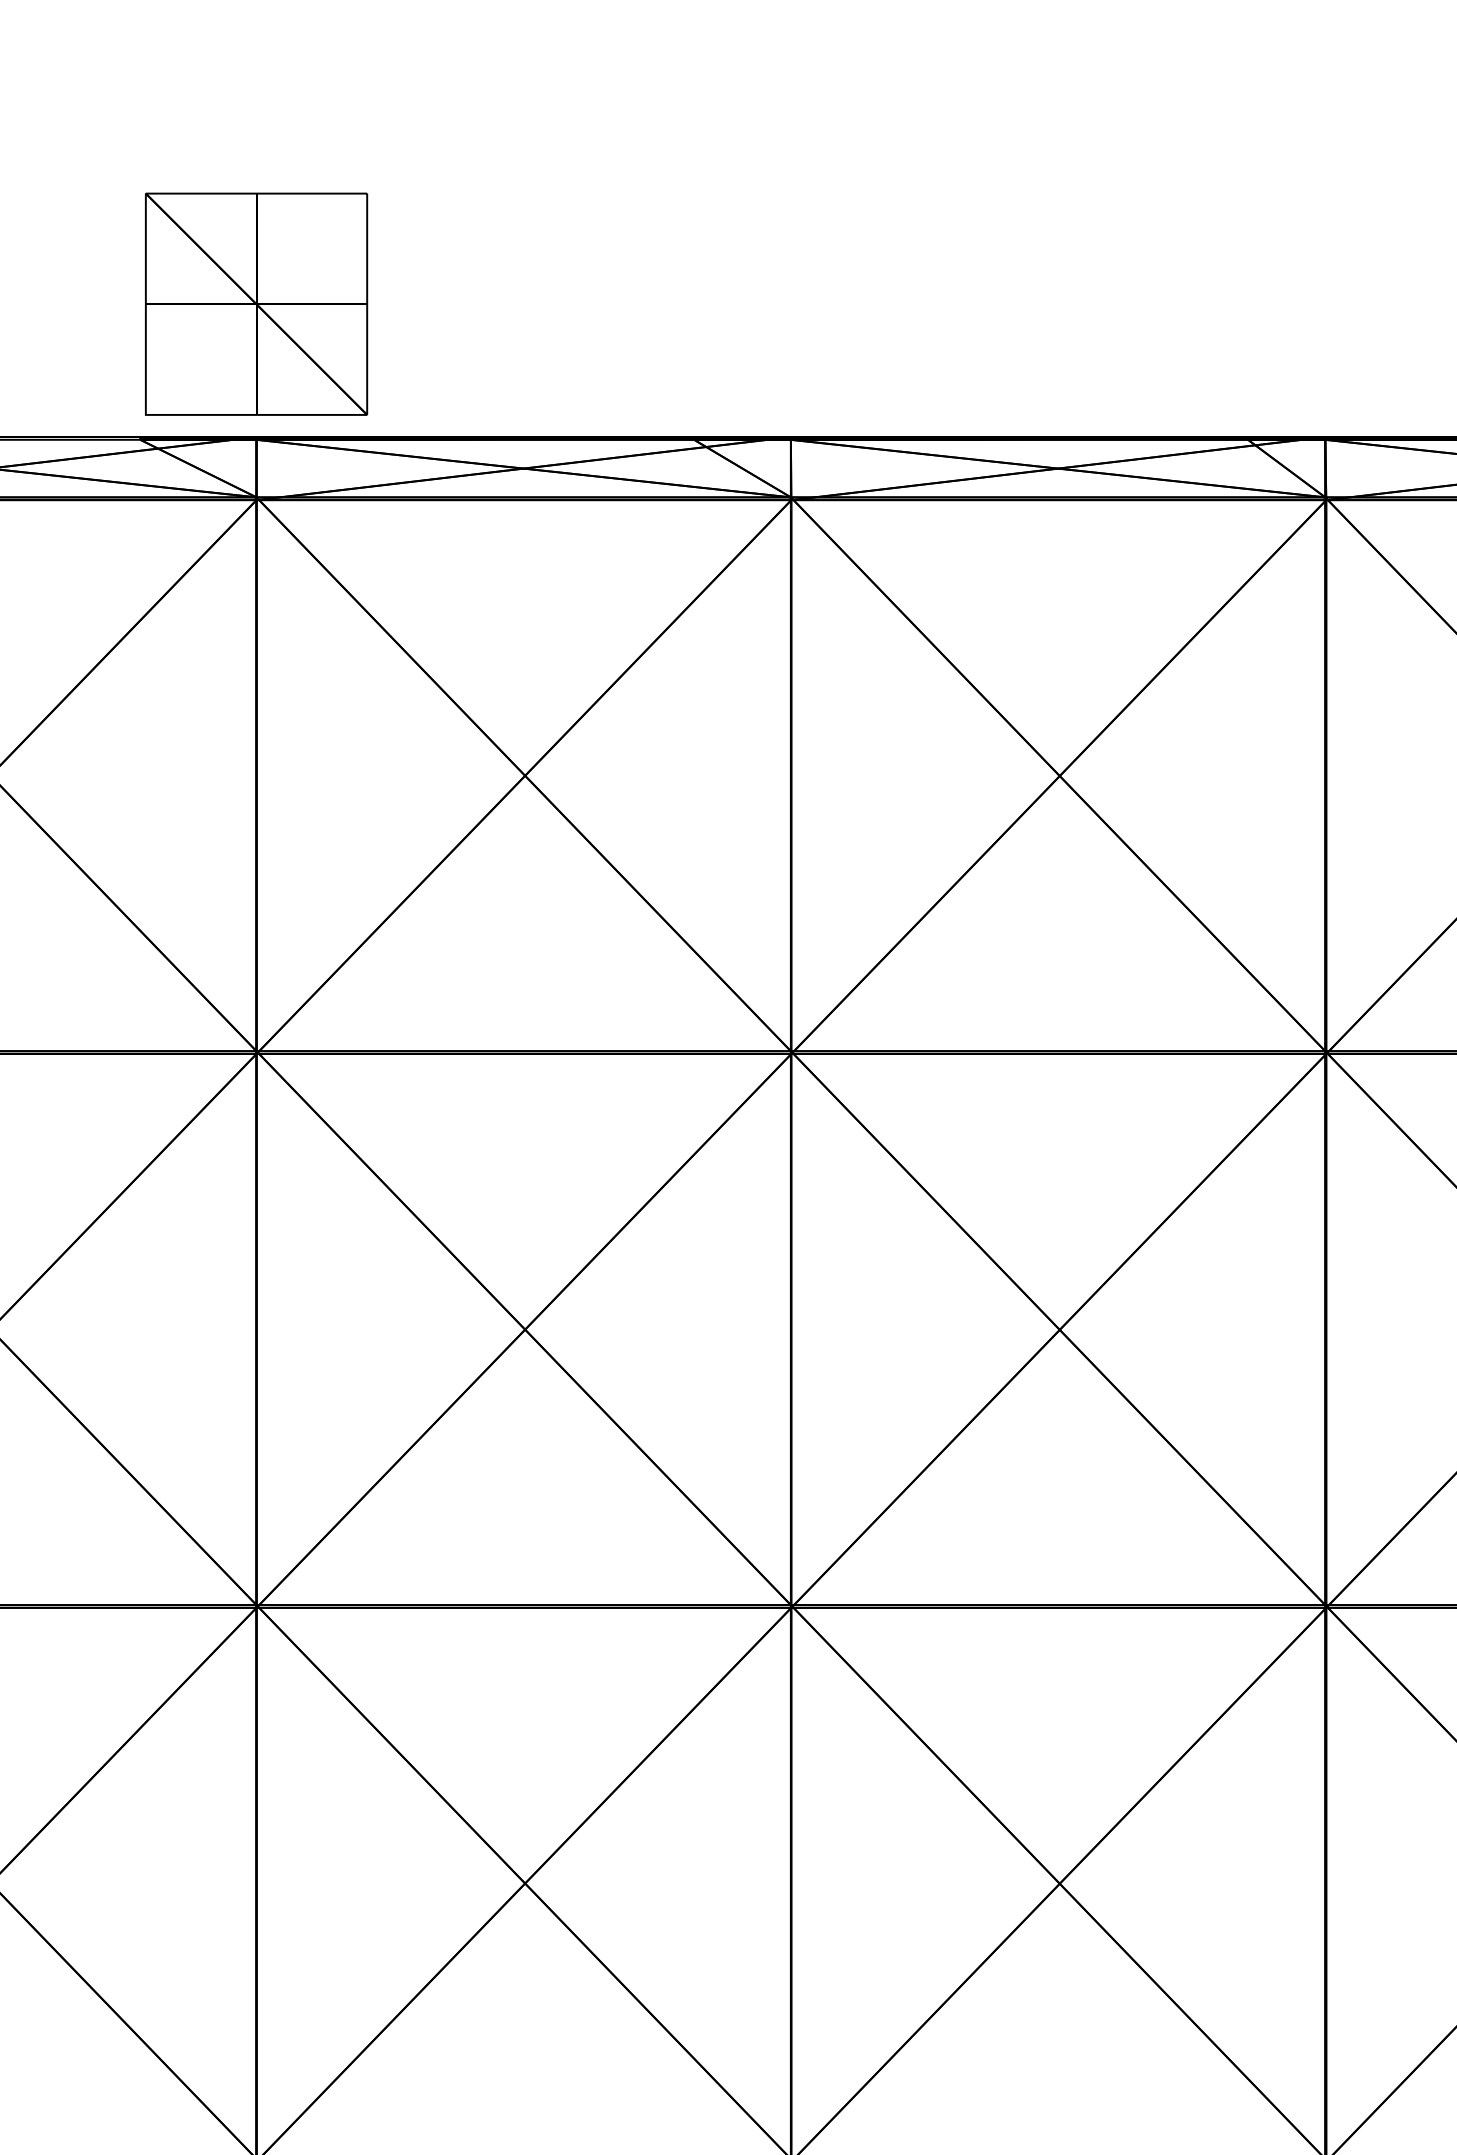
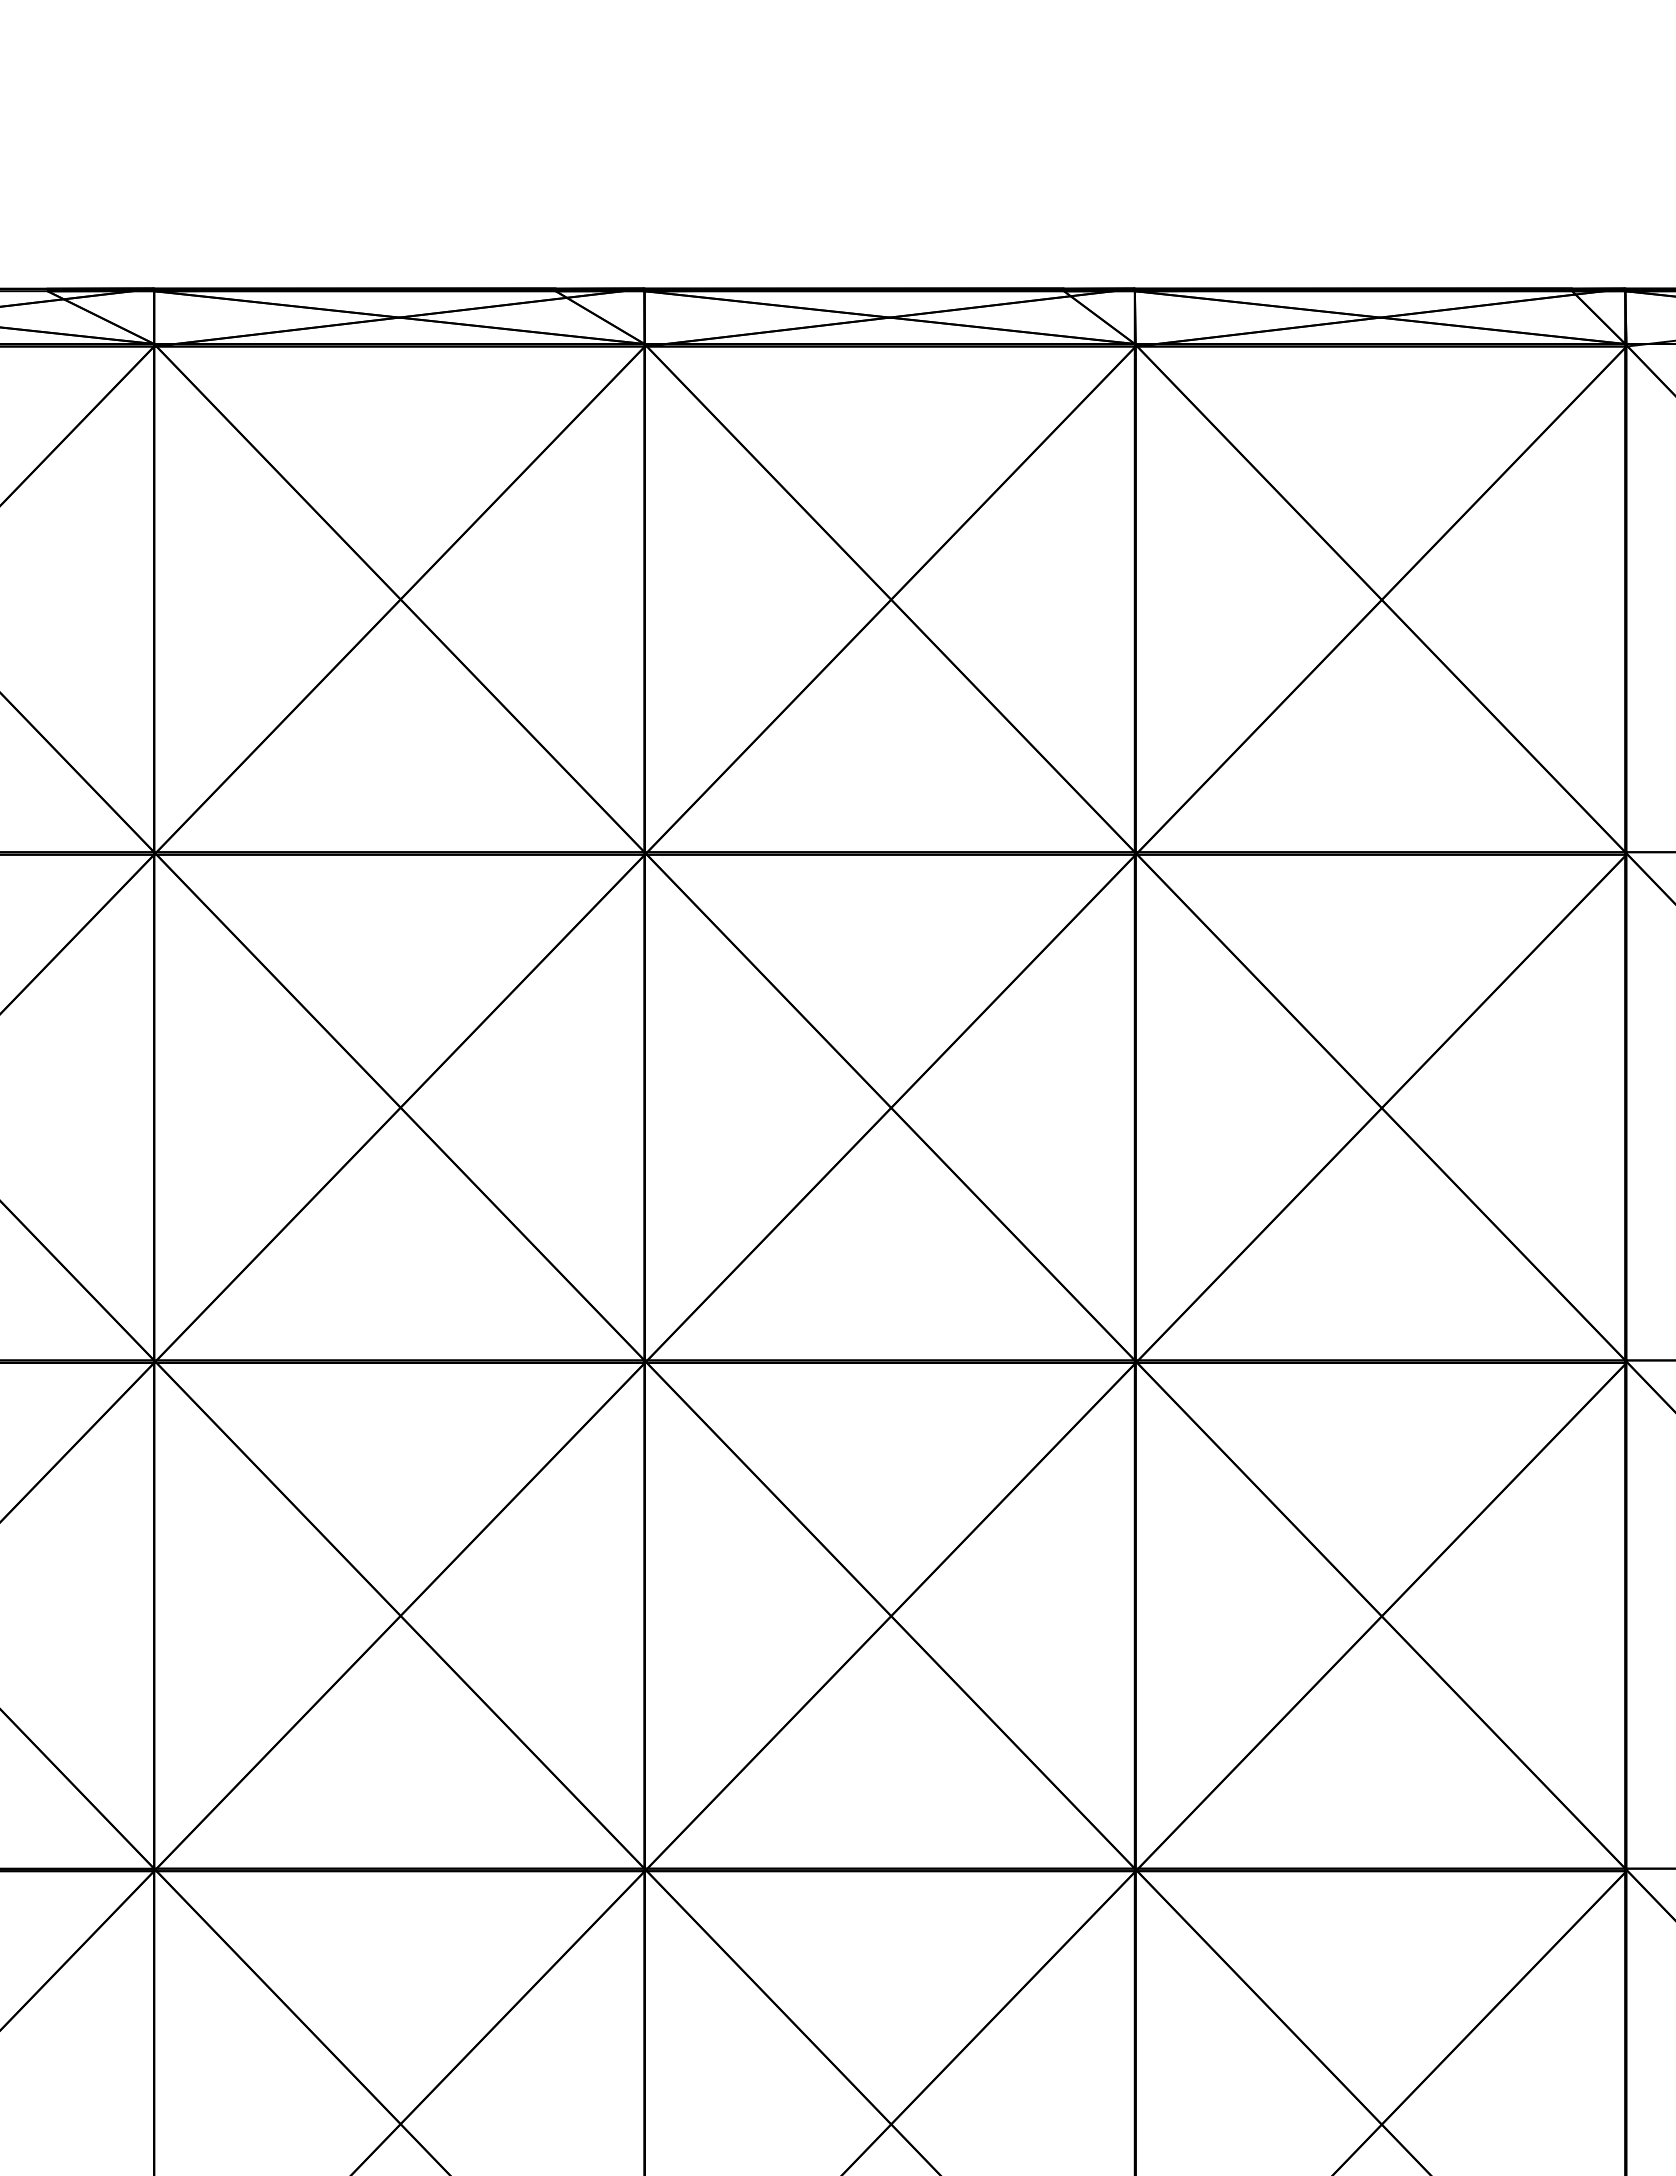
part: (255, 303) -> (153, 166), removed

